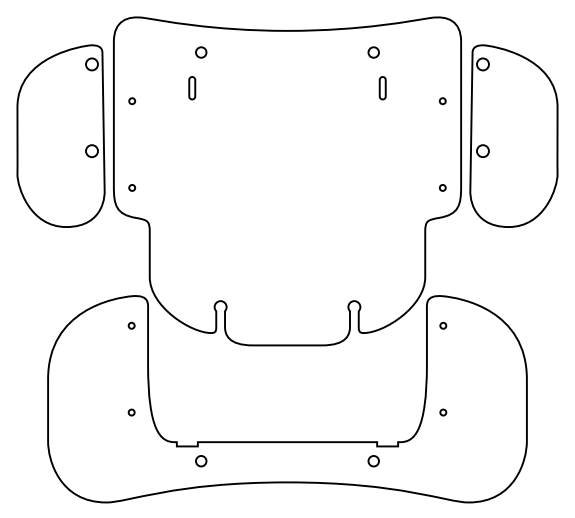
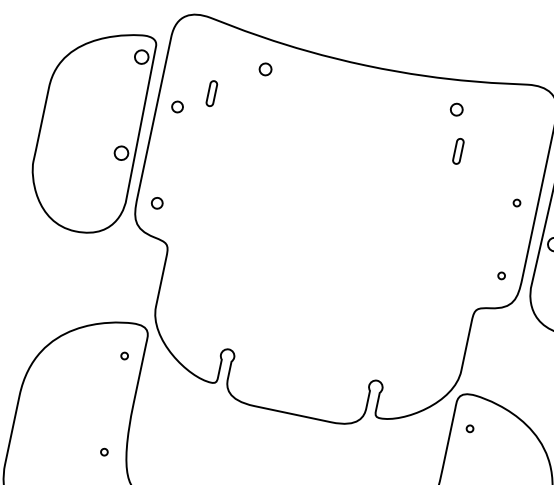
part: (192, 88) -> (212, 94), moved
circle: (132, 101) -> (177, 107), size x1.6
circle: (442, 101) -> (516, 203), moved
circle: (132, 187) -> (157, 202), size x1.6

